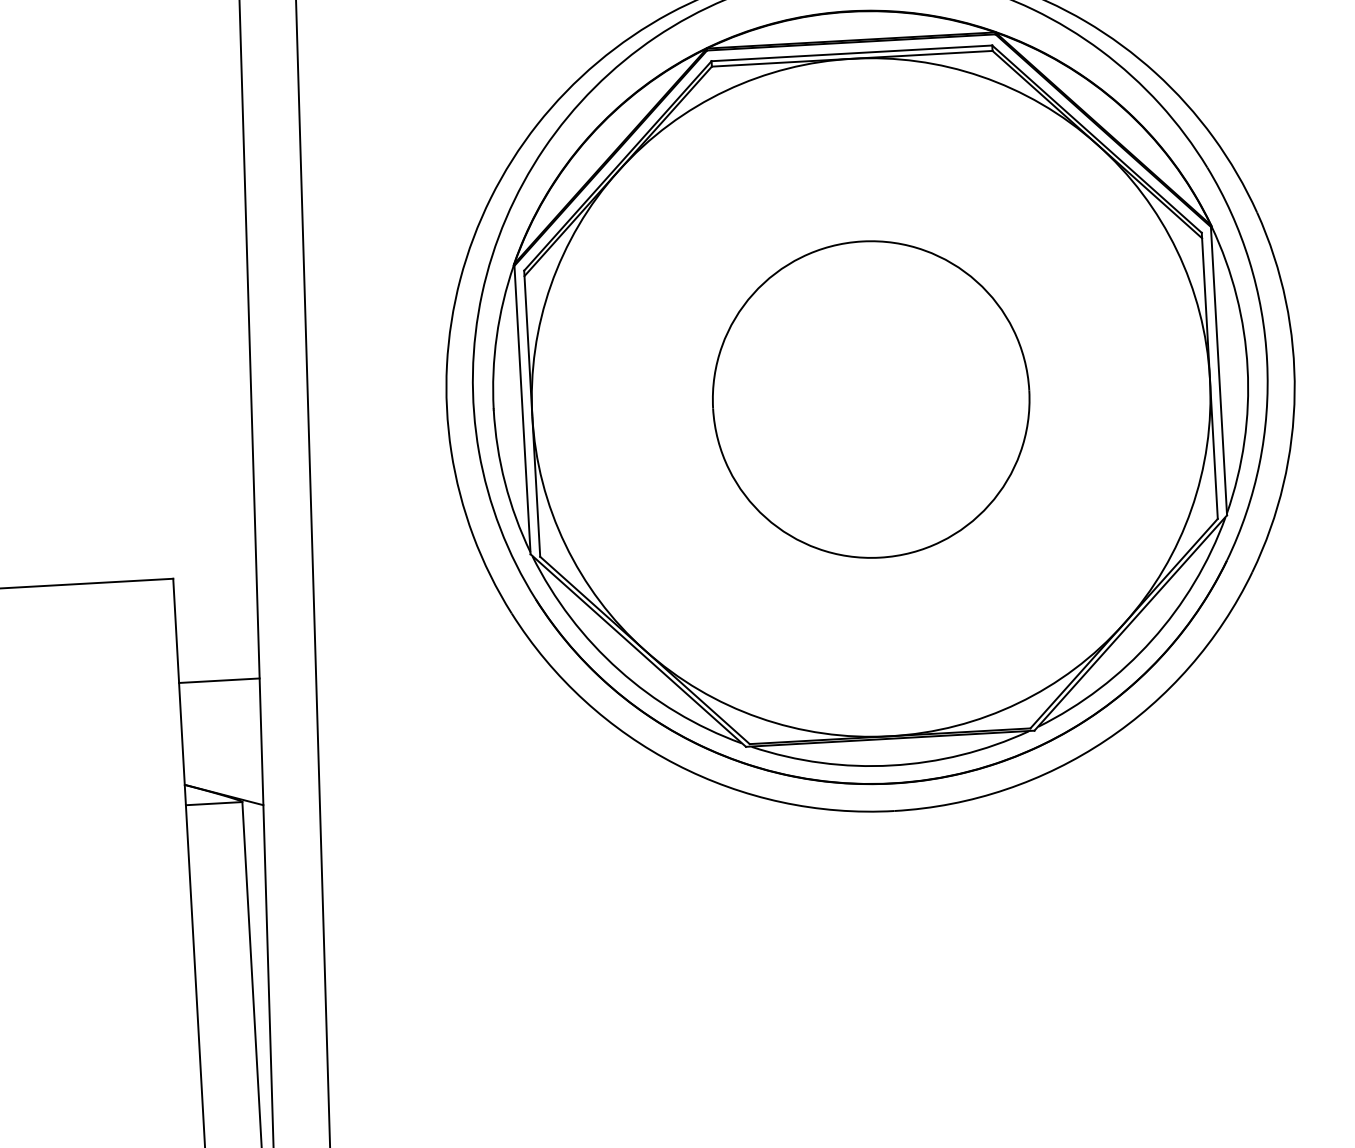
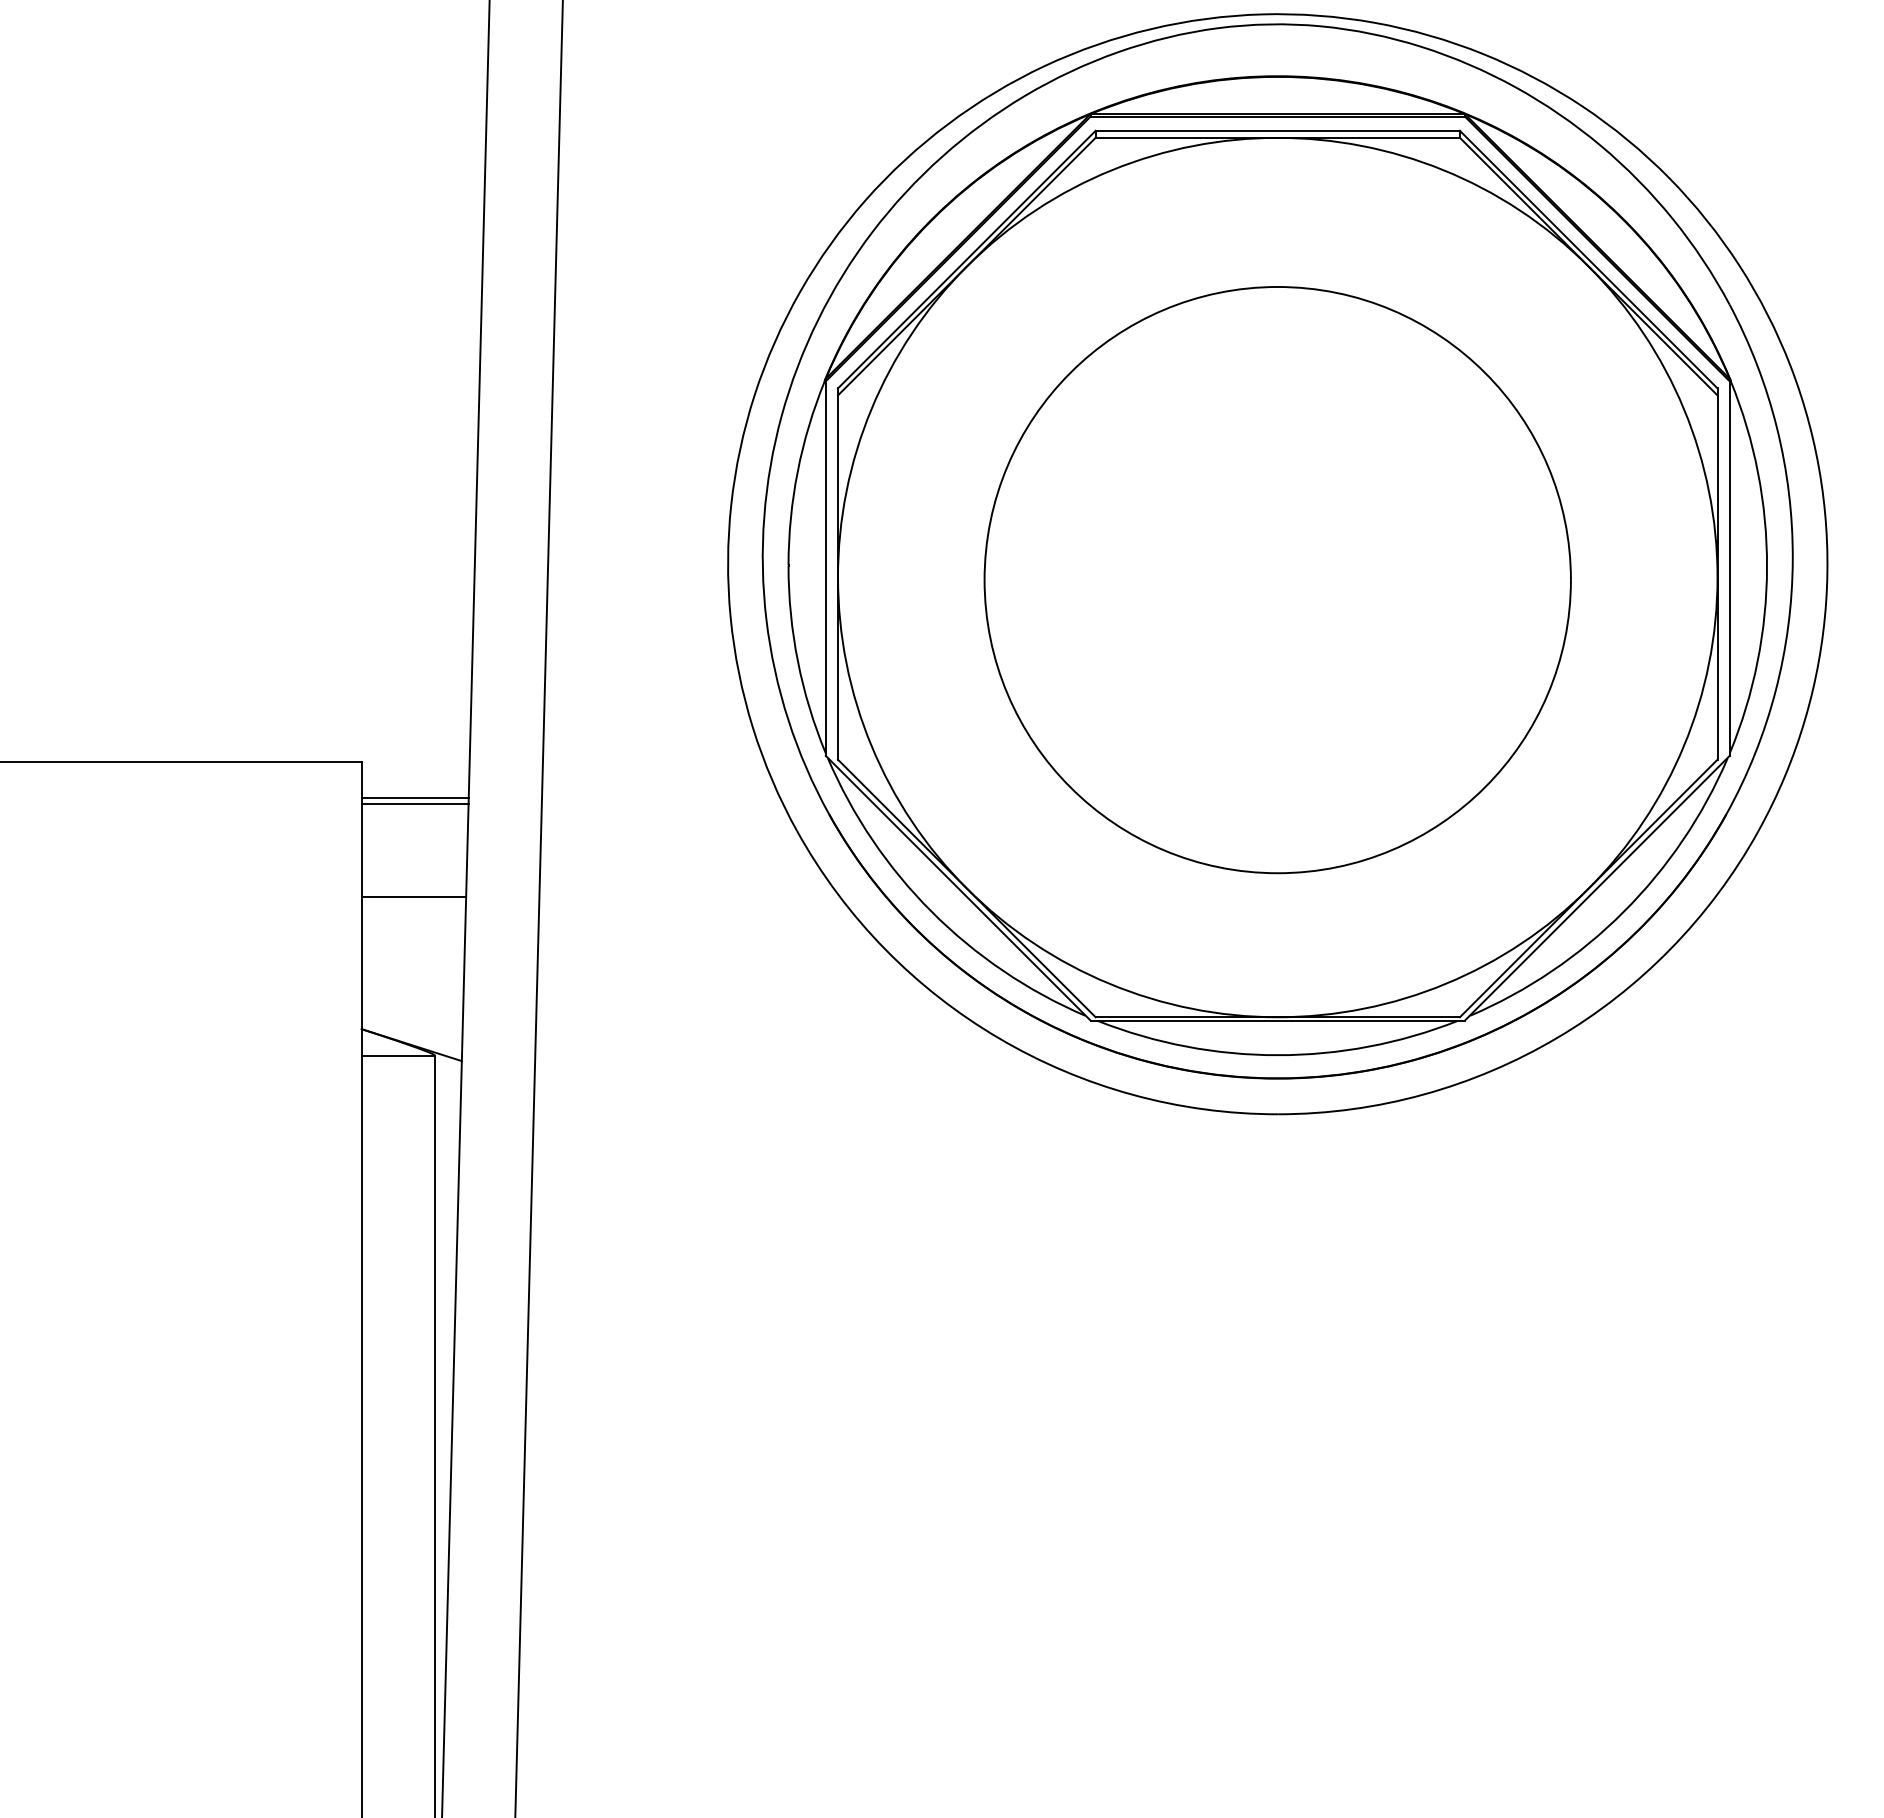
part: (871, 399) -> (1277, 580), size x1.43
line: (215, 604) -> (414, 798), added
line: (215, 608) -> (414, 803), added

